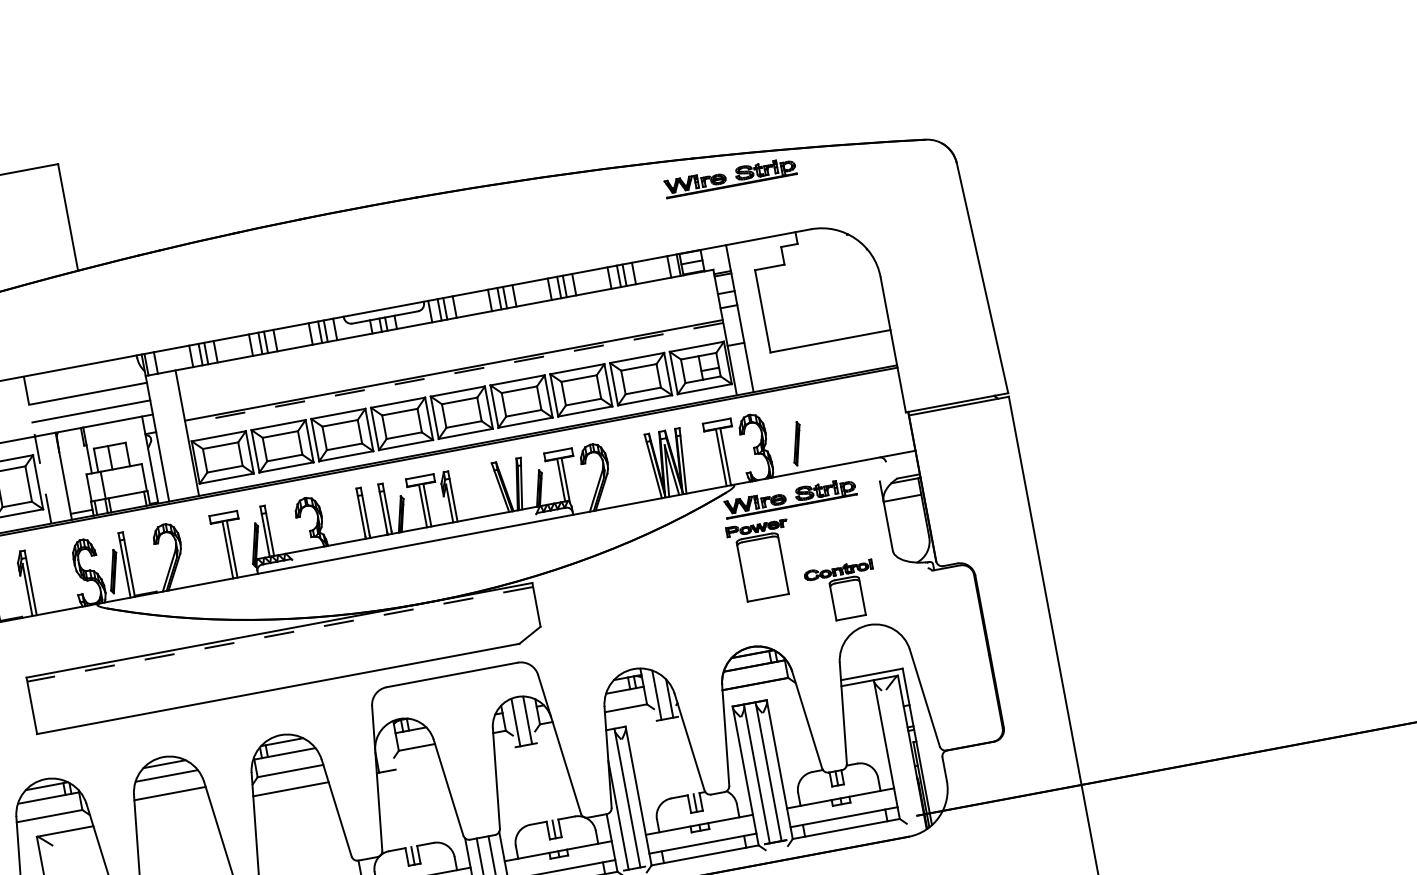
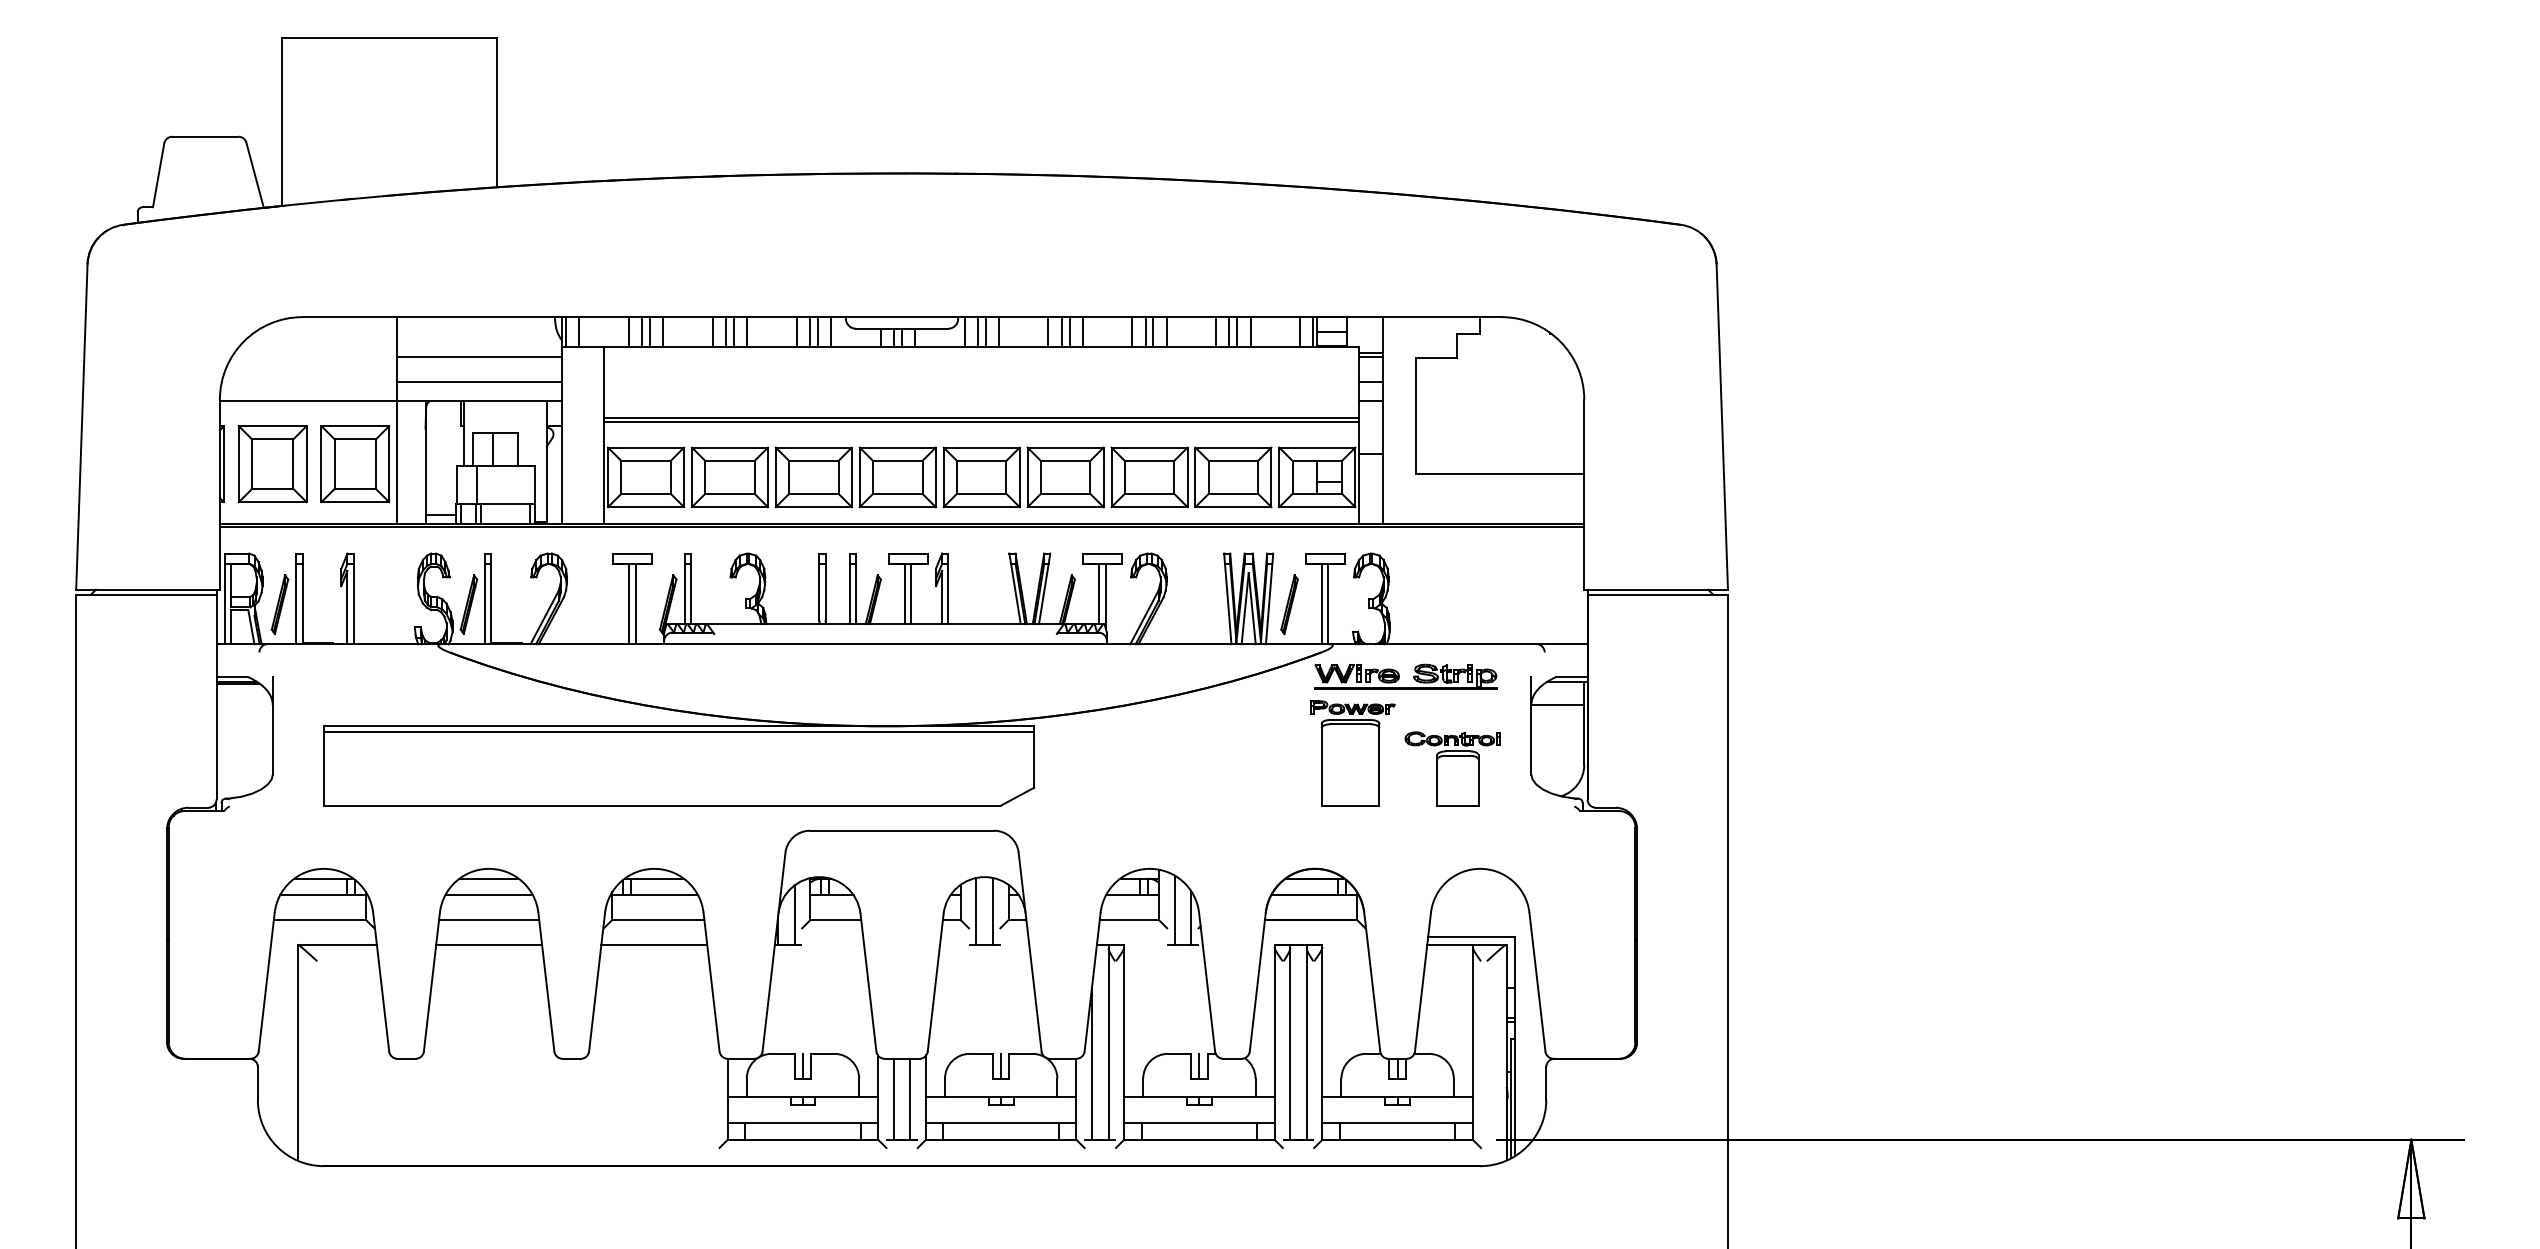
part: (730, 177) -> (1405, 226), removed
line: (454, 373) -> (981, 422), dashed -> solid
part: (796, 443) -> (1289, 604), moved
line: (37, 449) -> (396, 419), dashed -> solid
part: (842, 591) -> (1452, 768), moved
line: (279, 634) -> (678, 731), dashed -> solid
line: (386, 748) -> (794, 914), added
line: (173, 810) -> (489, 944), added

